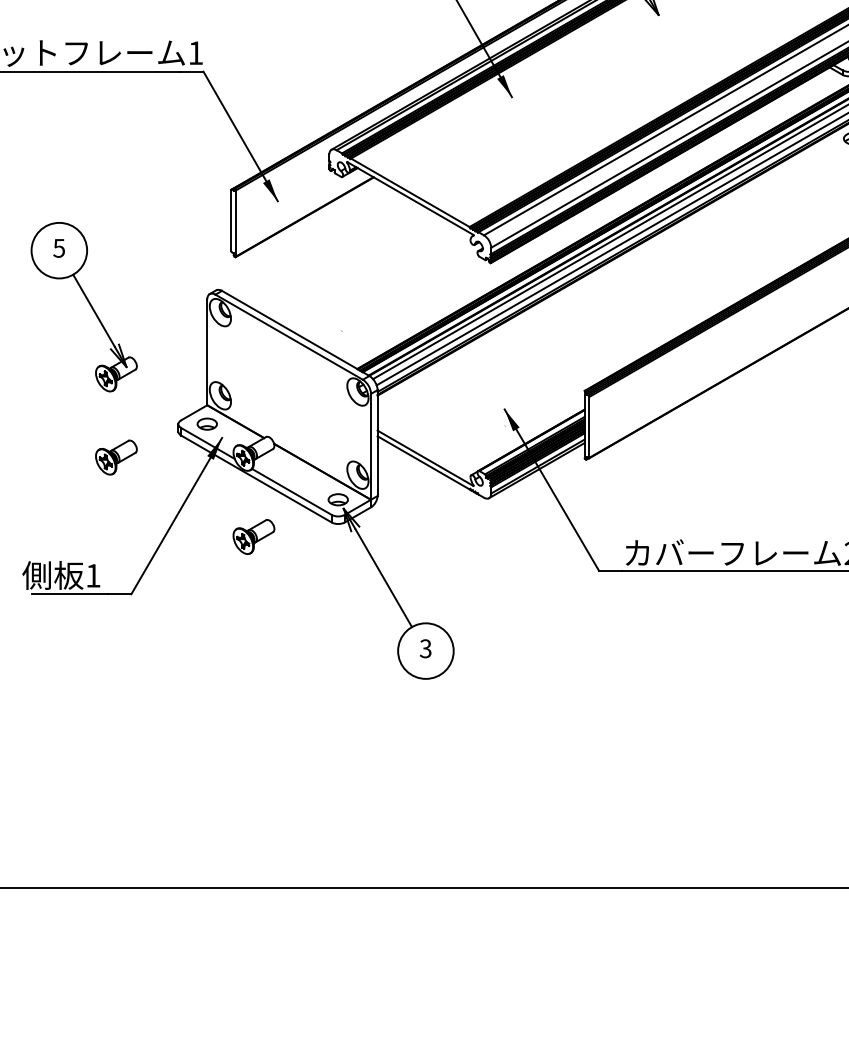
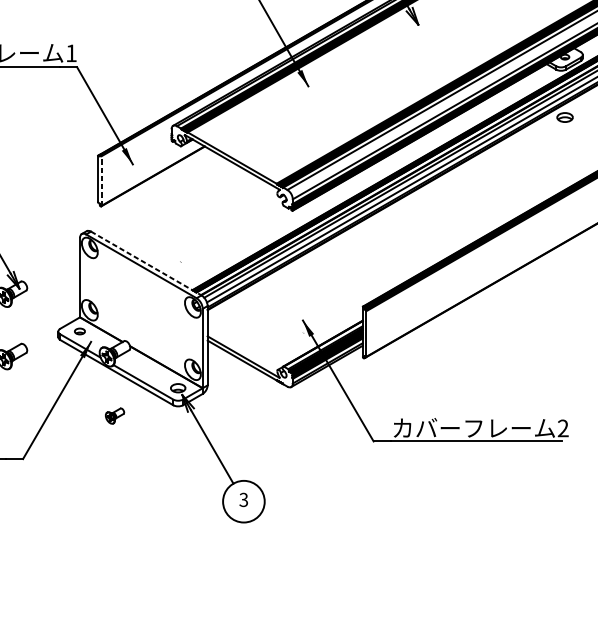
line: (236, 222) -> (101, 180), solid -> dashed
line: (296, 333) -> (146, 263), solid -> dashed
part: (206, 423) -> (79, 331), size x0.7
part: (253, 536) -> (114, 415), size x0.6

